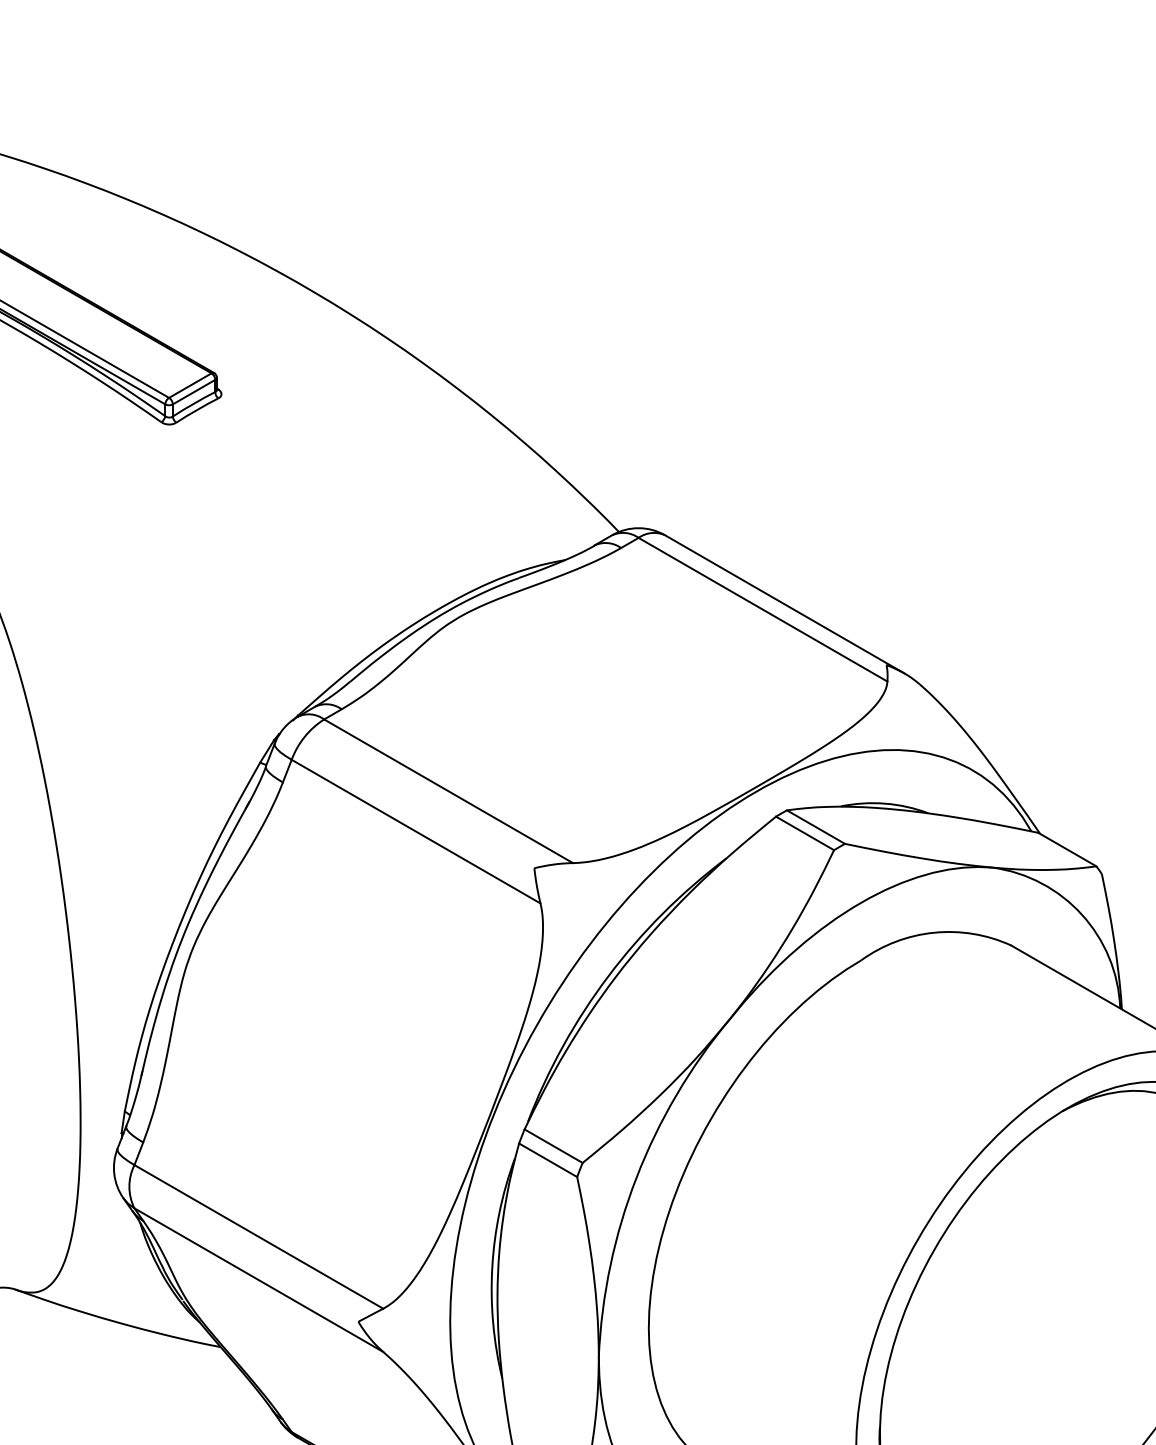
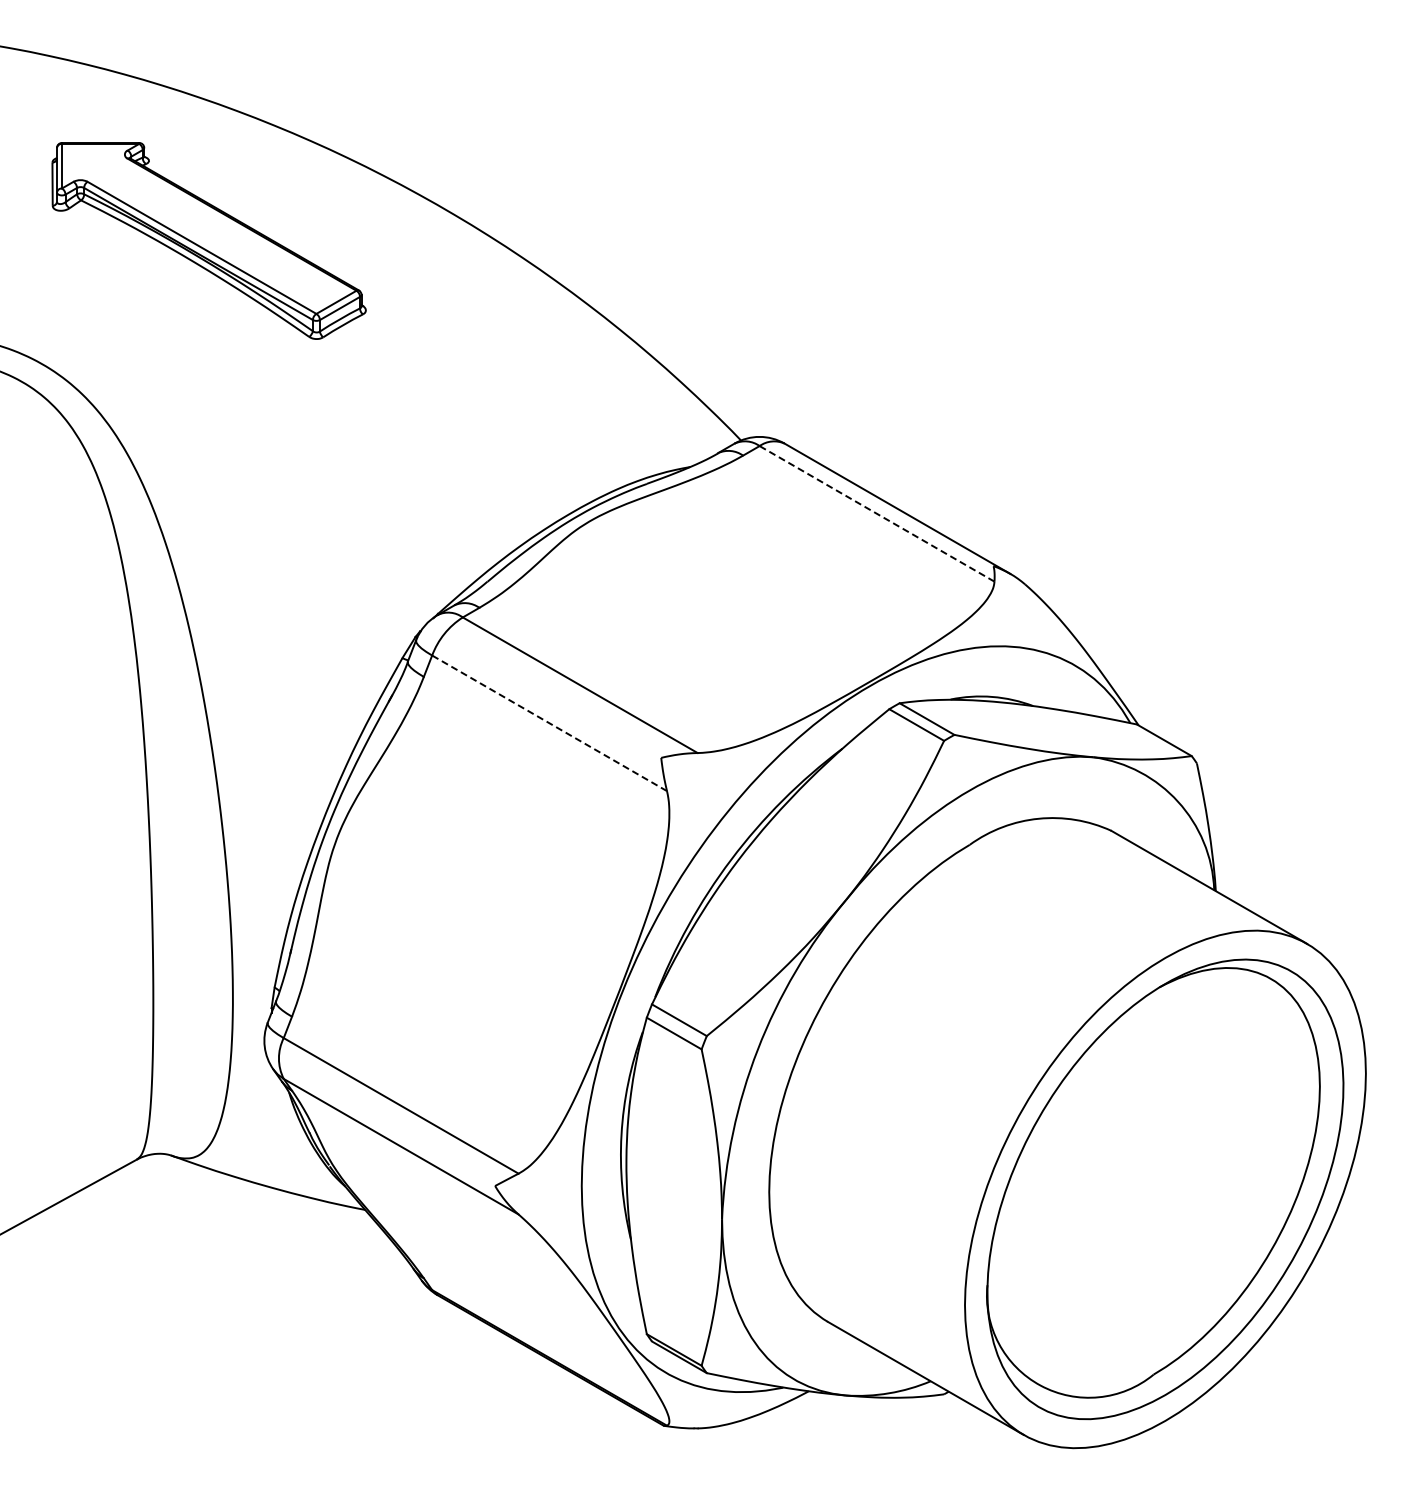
line: (763, 609) -> (877, 513), solid -> dashed
line: (416, 831) -> (549, 723), solid -> dashed

